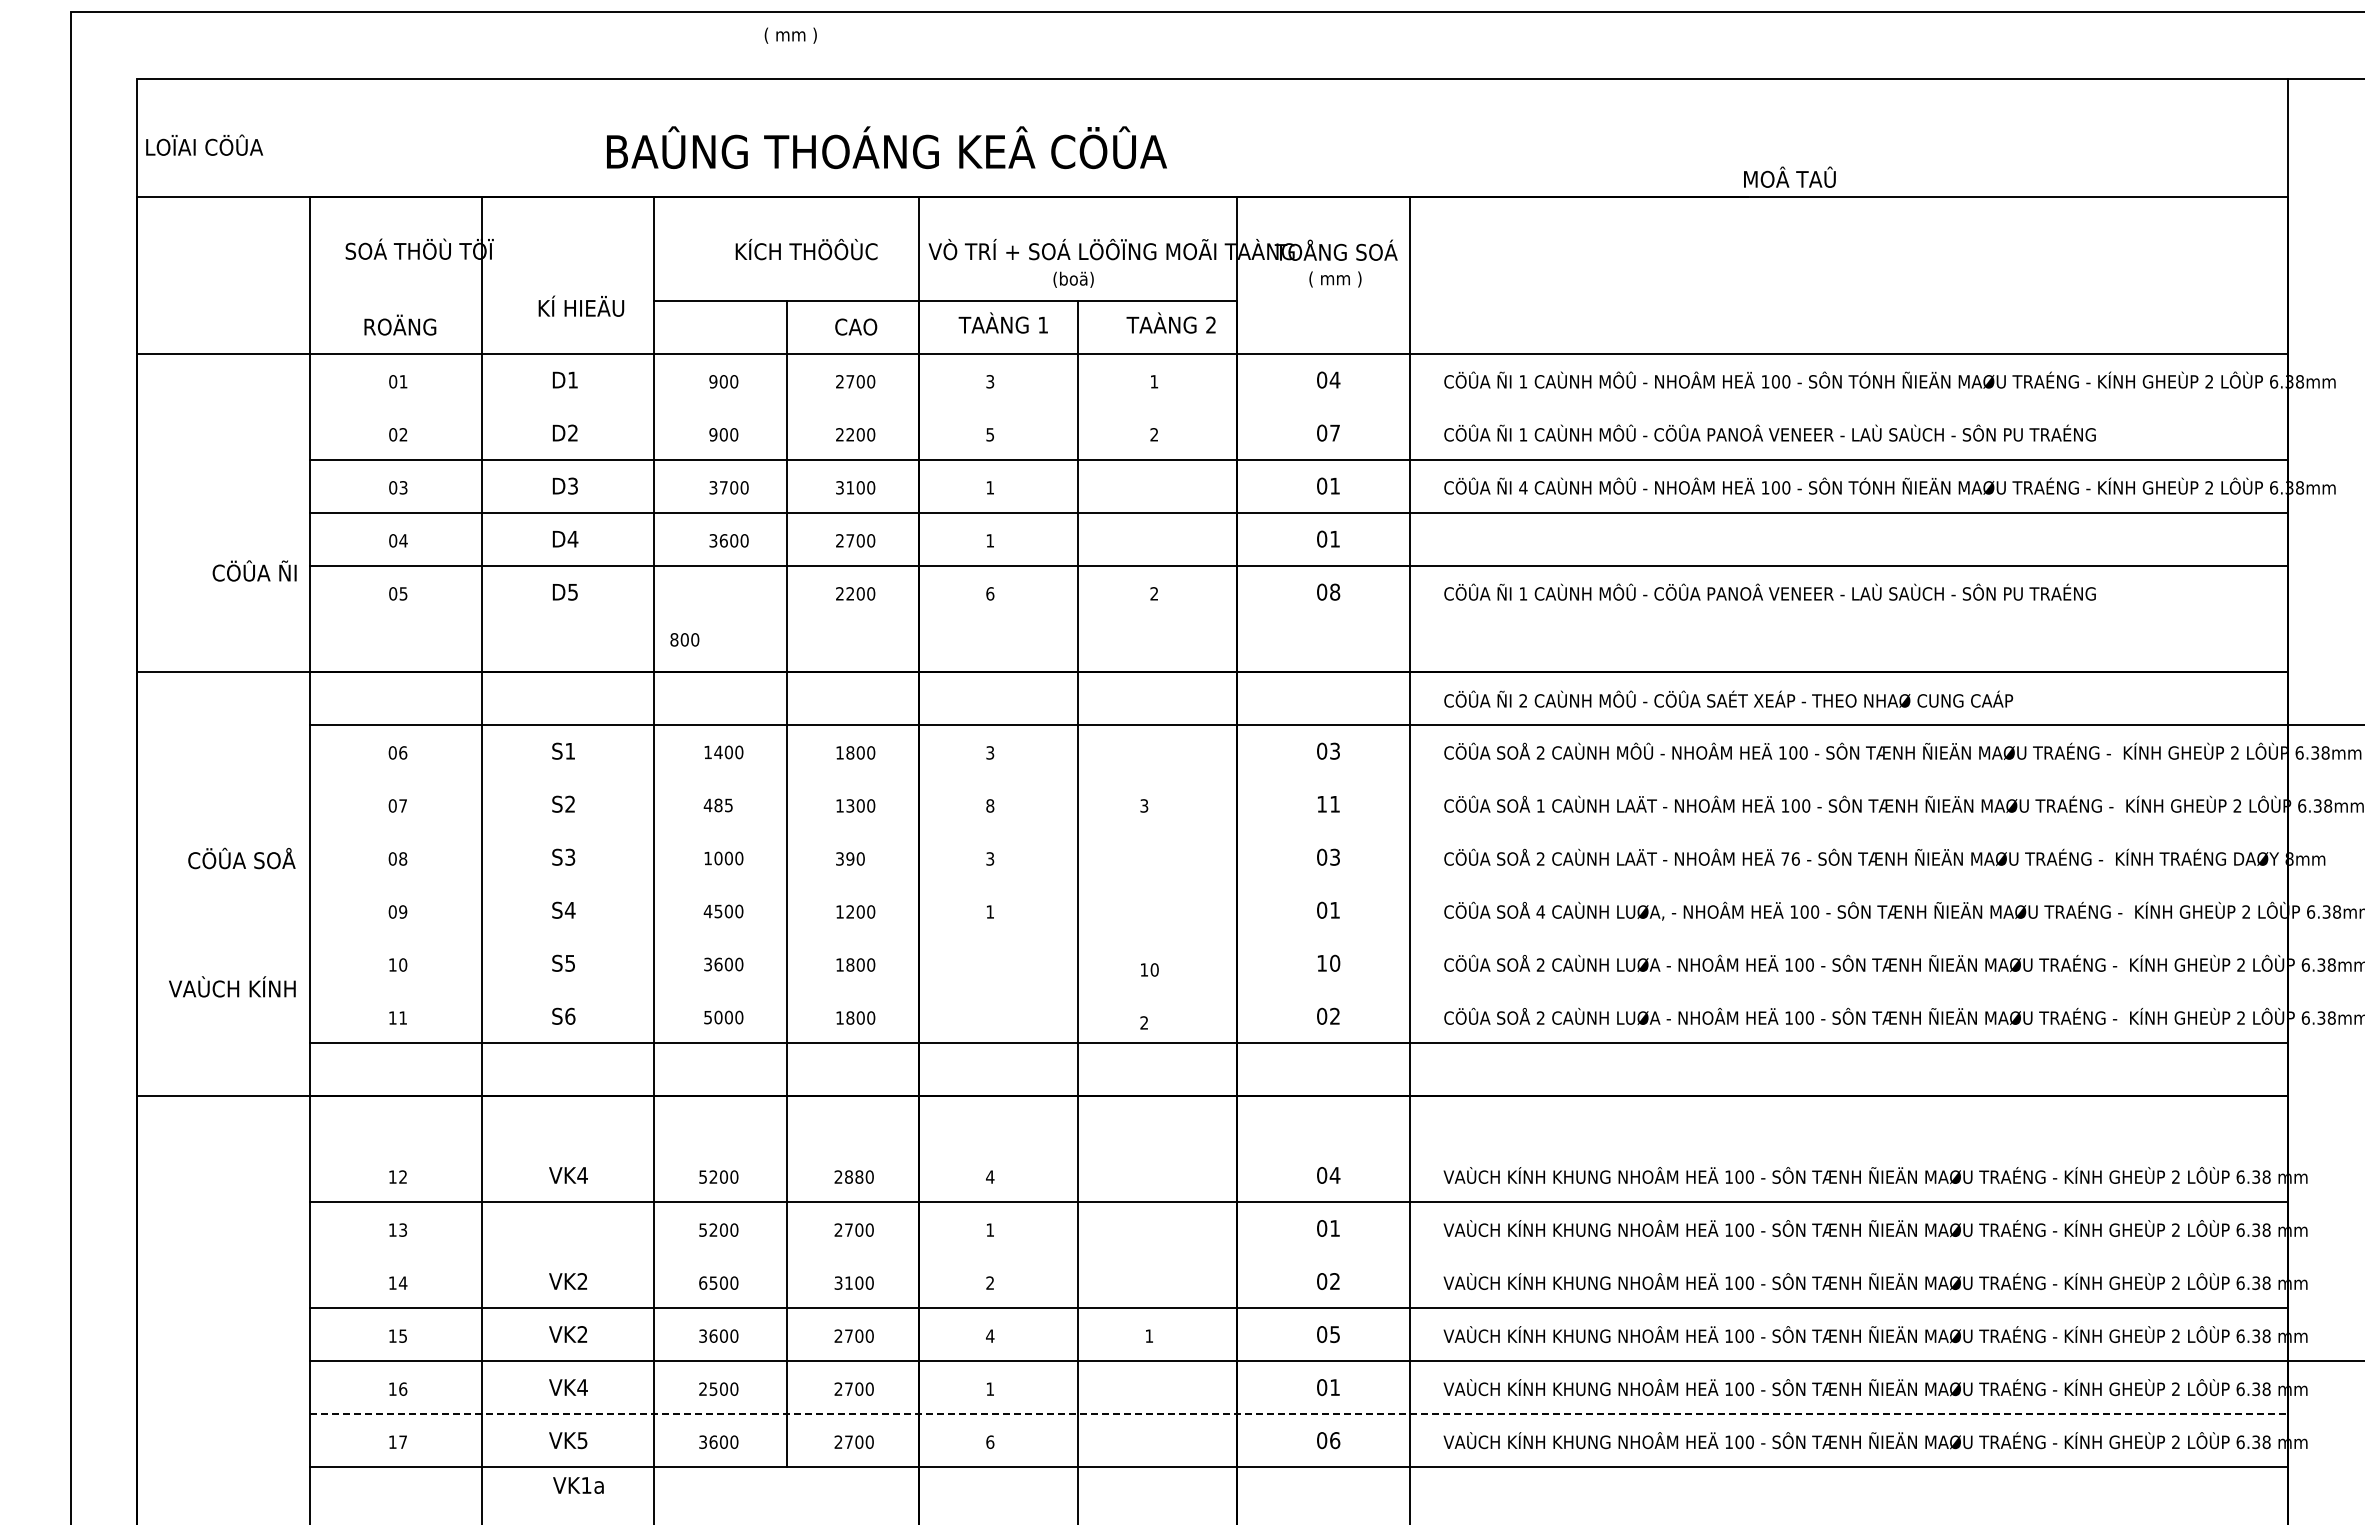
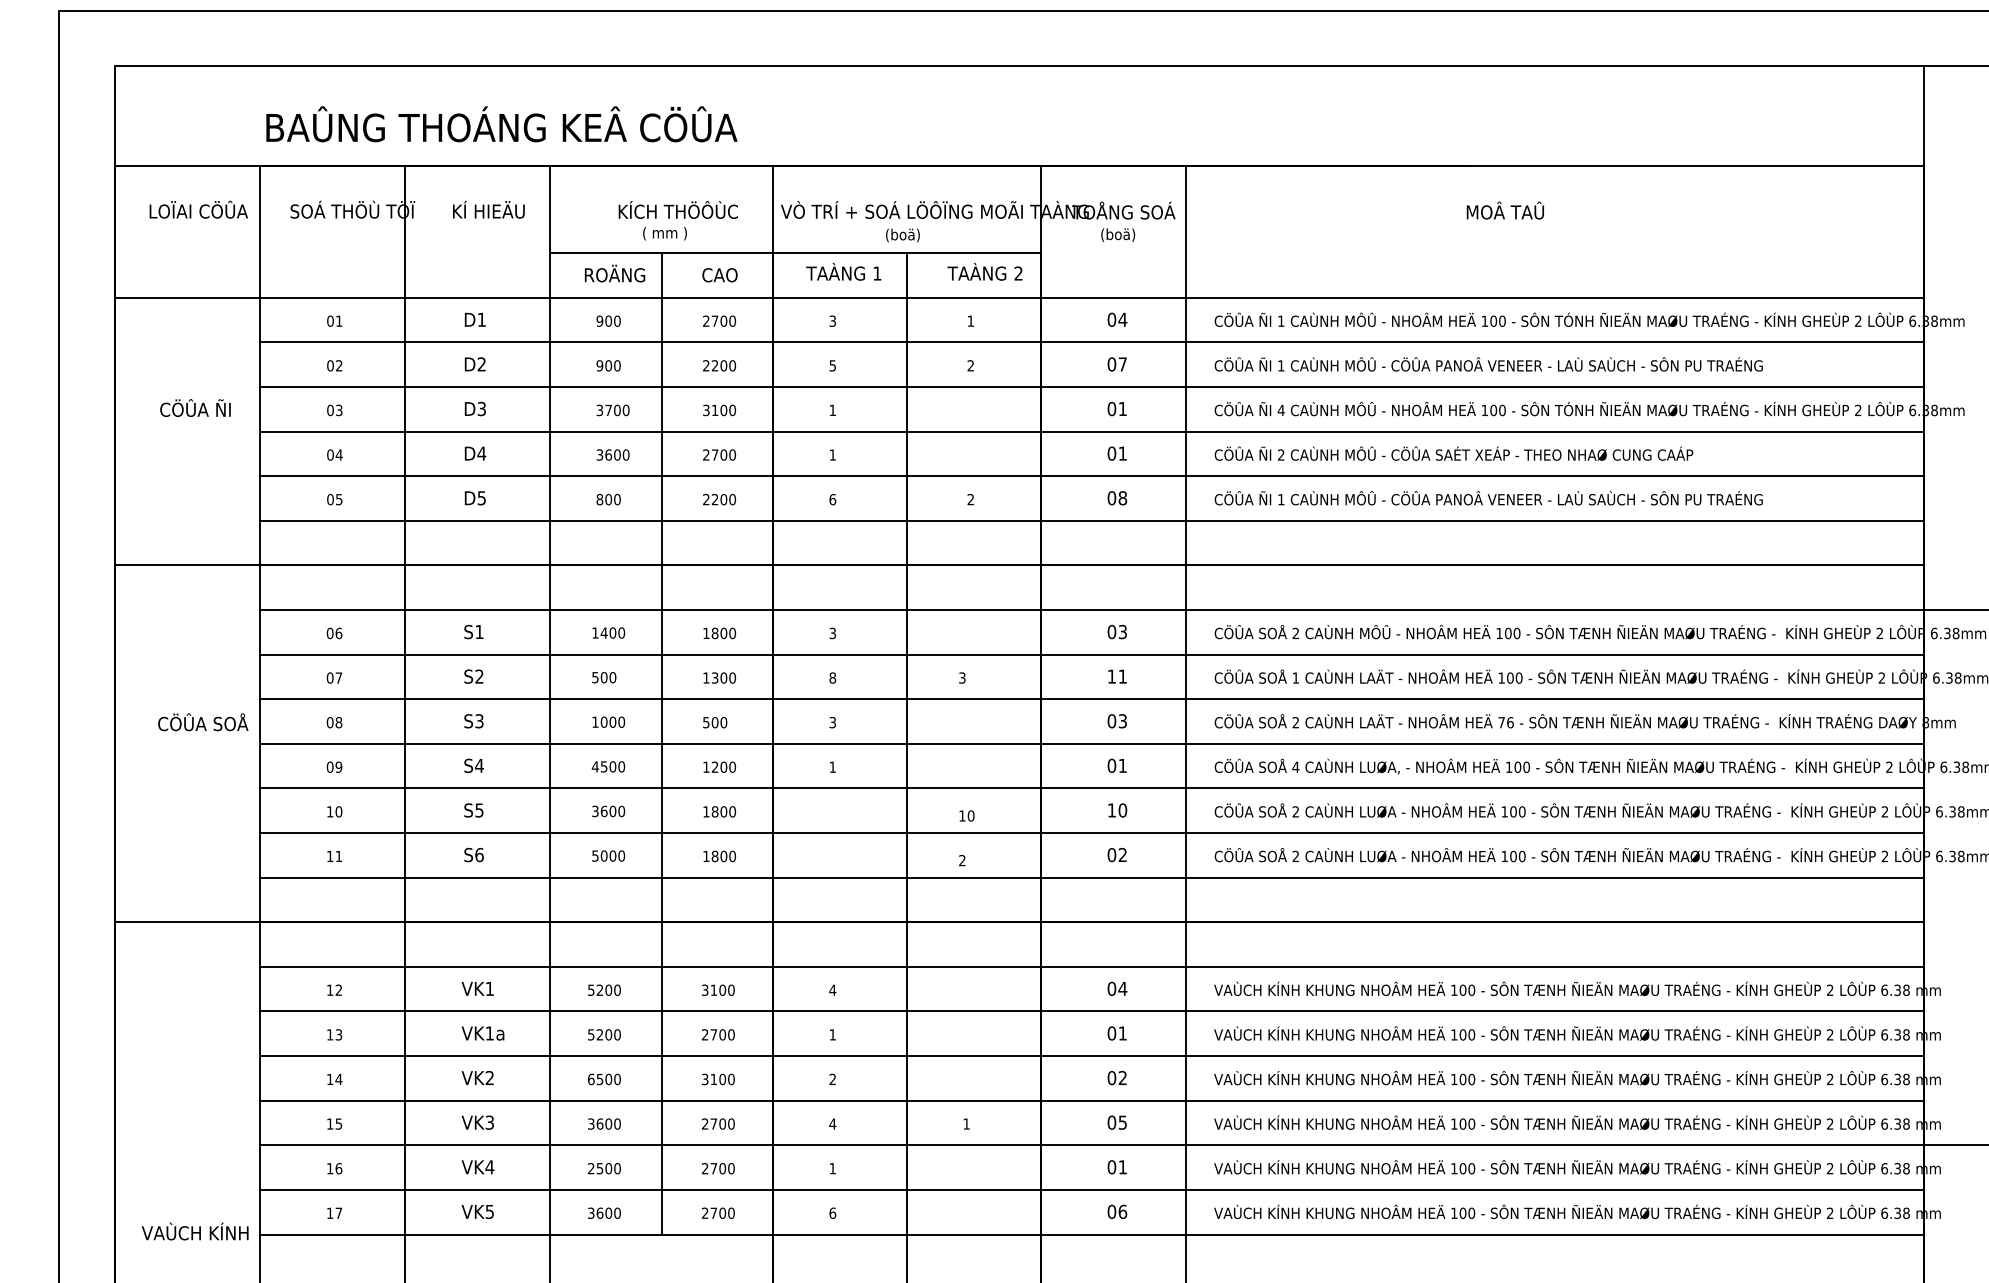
text: (790, 35) -> (664, 233), moved
text: (204, 144) -> (198, 209), moved
text: (886, 147) -> (501, 124), moved
text: (1789, 176) -> (1505, 209), moved
text: (1338, 279) -> (1125, 235), ( mm ) -> (boä)
text: (581, 305) -> (488, 209), moved
text: (400, 324) -> (615, 273), moved
line: (1298, 407) -> (1092, 342), added
text: (254, 570) -> (195, 407), moved
line: (1298, 619) -> (1092, 521), added
text: (684, 639) -> (608, 499), moved
text: (1728, 698) -> (1453, 453), moved
line: (1298, 778) -> (1092, 654), added
text: (717, 805) -> (603, 677), 485 -> 500
line: (1298, 831) -> (1092, 699), added
text: (845, 858) -> (711, 722), 390 -> 500
line: (1298, 884) -> (1092, 744), added
line: (1298, 937) -> (1092, 788), added
text: (232, 986) -> (195, 1231), moved
line: (1298, 990) -> (1092, 833), added
line: (1298, 1149) -> (1092, 967), added
text: (582, 1175) -> (489, 988), VK4 -> VK1
text: (848, 1176) -> (713, 989), 2880 -> 3100
line: (1298, 1255) -> (1092, 1056), added
text: (582, 1334) -> (489, 1122), VK2 -> VK3
line: (1299, 1414) -> (1092, 1189), dashed -> solid
text: (578, 1485) -> (483, 1033), moved

